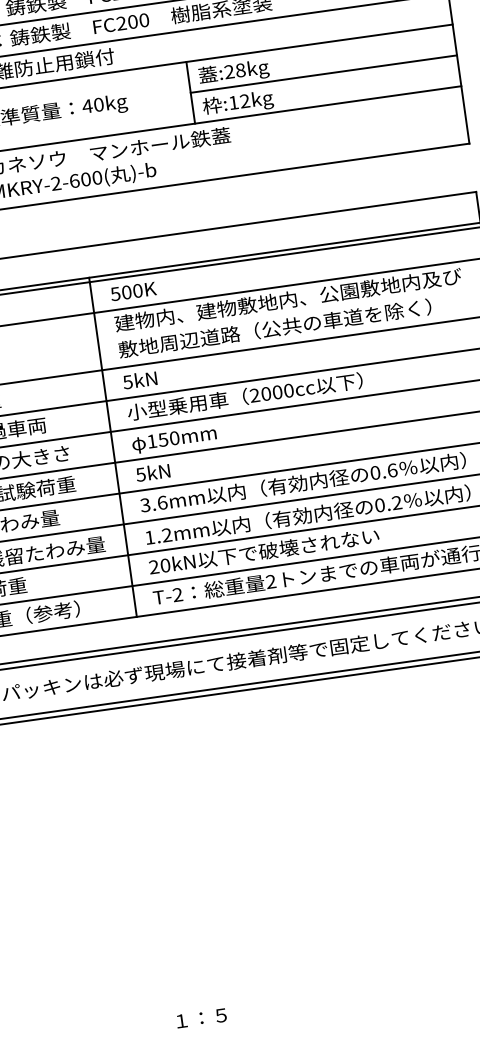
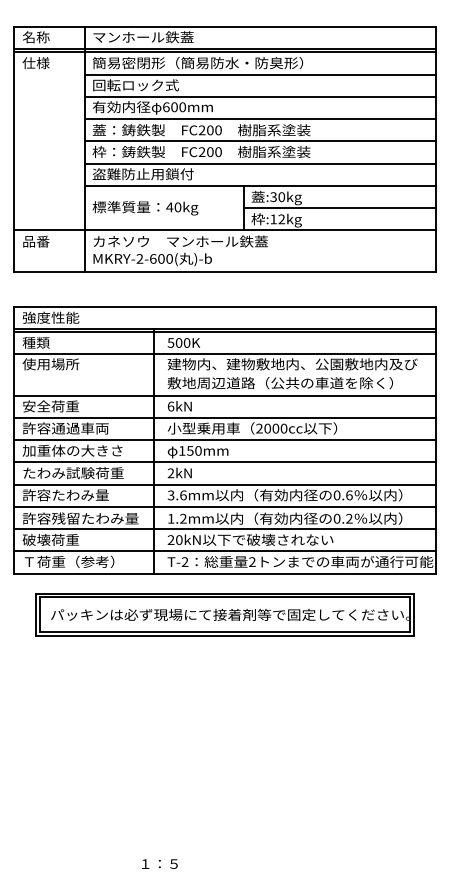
text: (234, 71) -> (277, 197), :28kg -> :30kg
text: (127, 382) -> (170, 406), 5kN -> 6kN
text: (140, 475) -> (170, 473), 5kN -> 2kN

